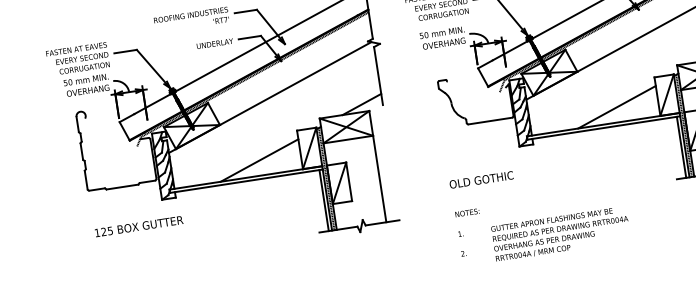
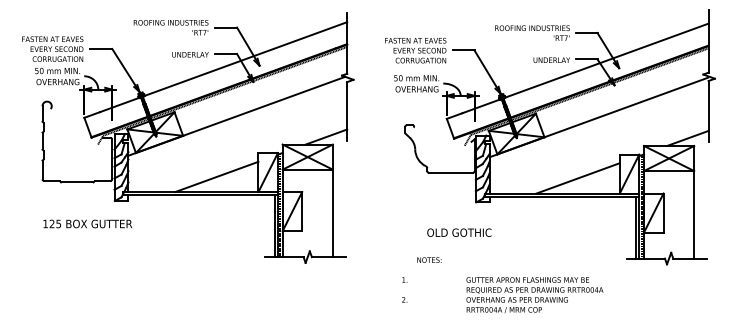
text: (481, 179) -> (459, 232), moved
text: (467, 212) -> (429, 259), moved
text: (560, 234) -> (534, 295), moved

